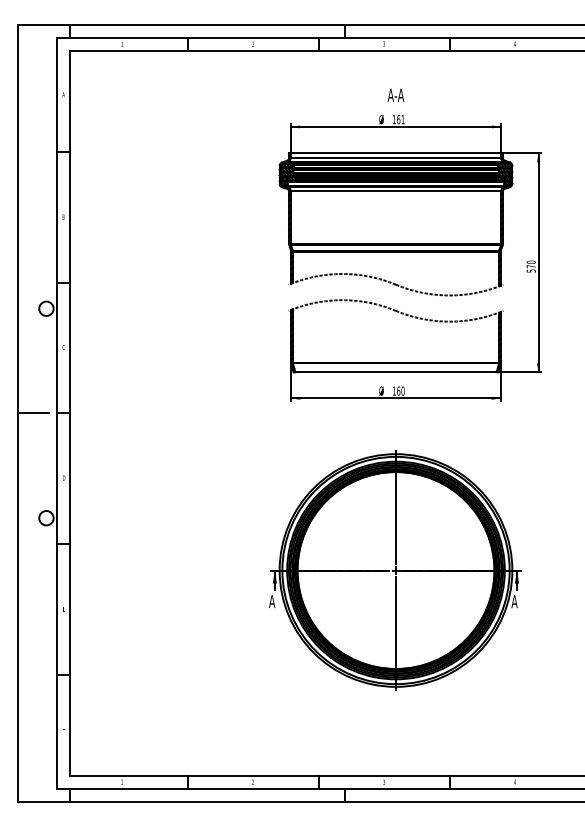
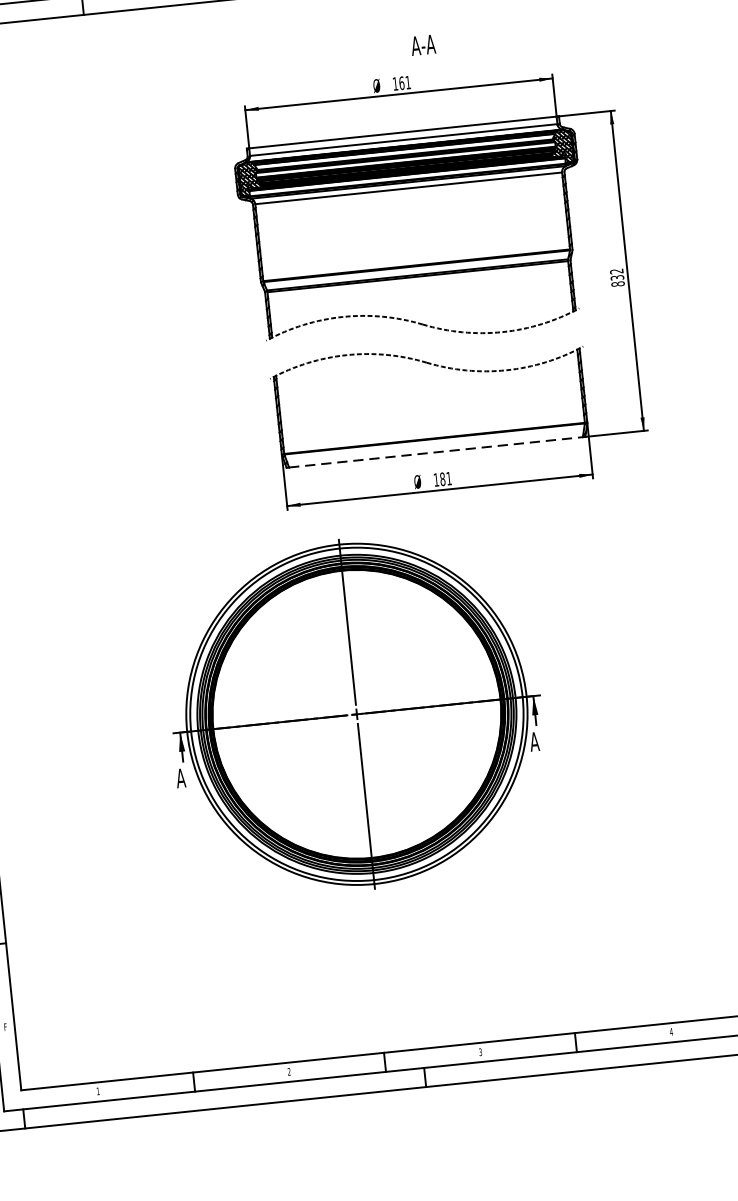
text: (395, 94) -> (422, 44), moved
text: (530, 266) -> (616, 277), 570 -> 832
line: (396, 372) -> (436, 452), solid -> dashed
text: (400, 390) -> (445, 478), 160 -> 181
part: (395, 570) -> (356, 714), moved

